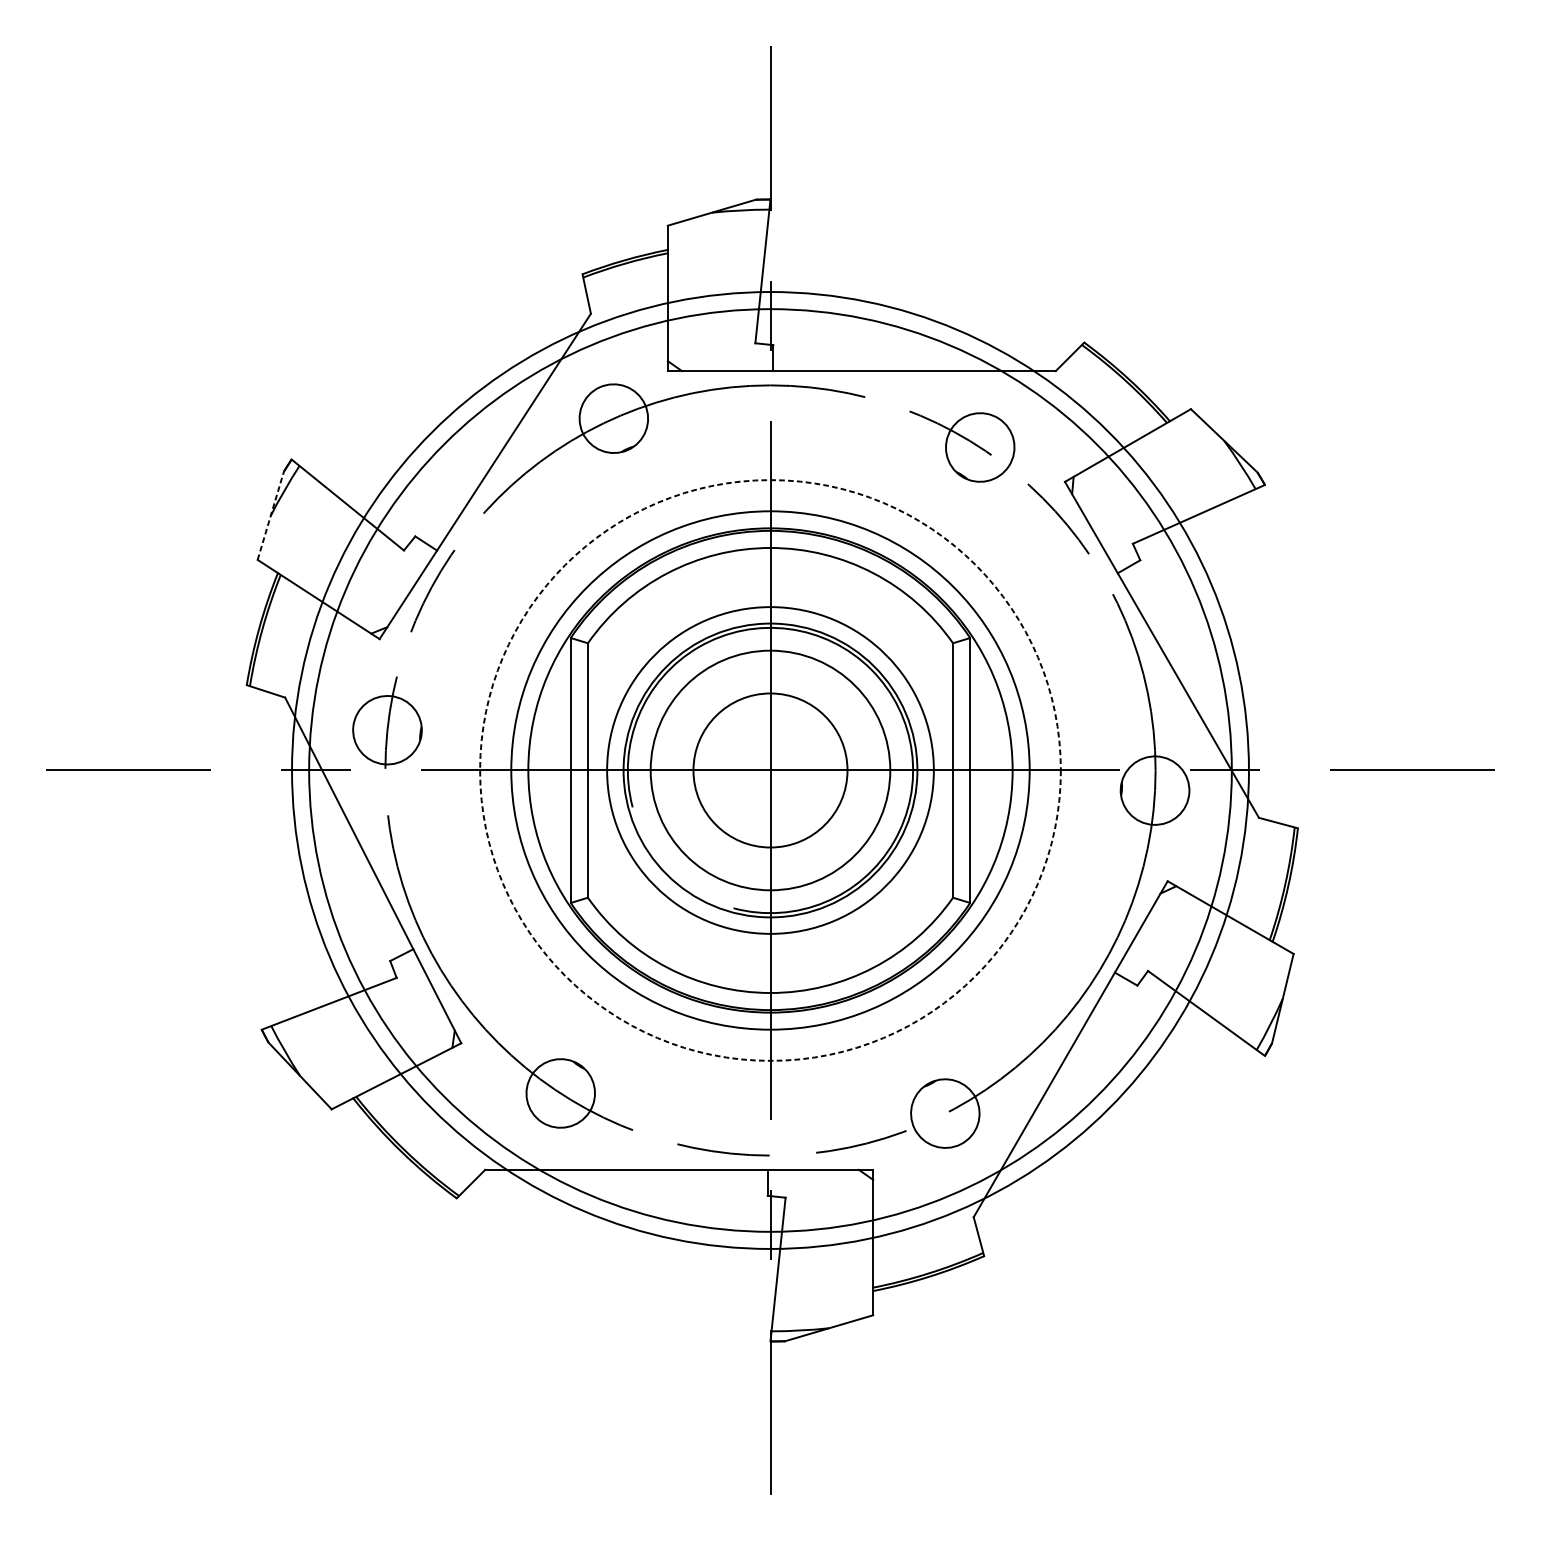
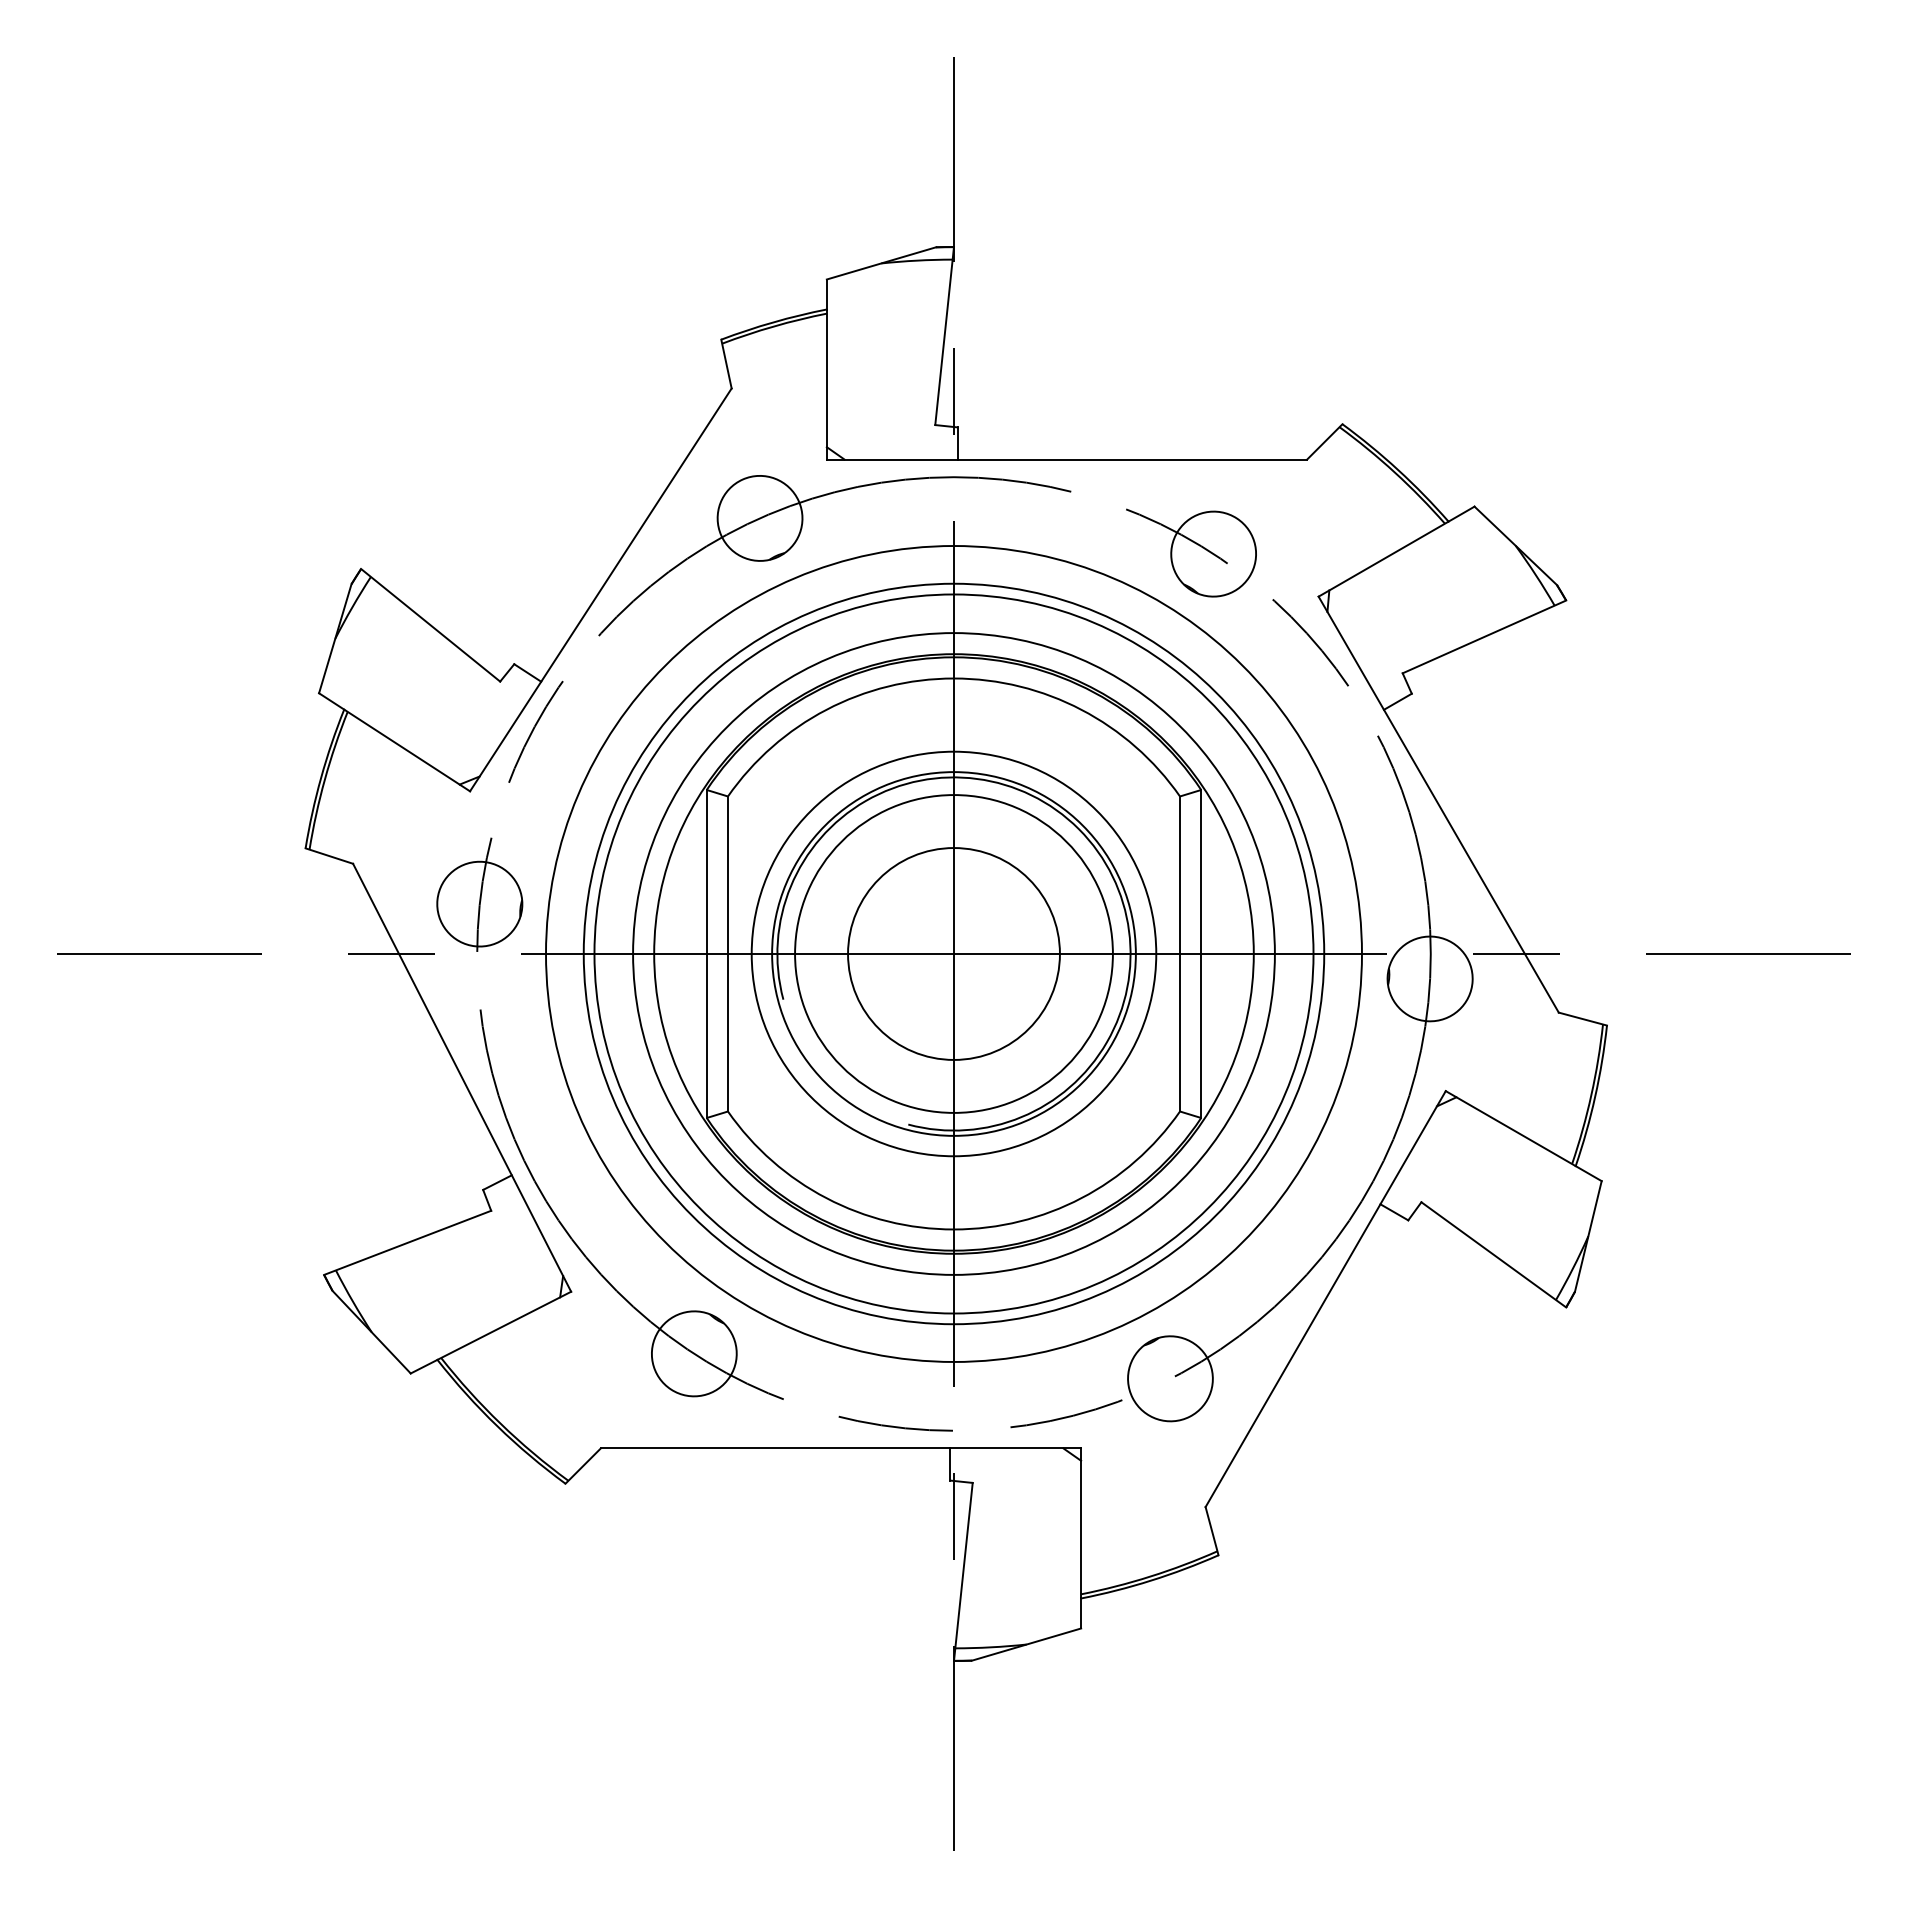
line: (270, 515) -> (335, 638), dashed -> solid
circle: (770, 770) -> (953, 953), dashed -> solid
circle: (770, 770) -> (953, 953), size x0.62
circle: (770, 770) -> (953, 953), size x0.71
circle: (770, 770) -> (953, 953), size x0.71
circle: (770, 770) -> (953, 953), size x1.67

